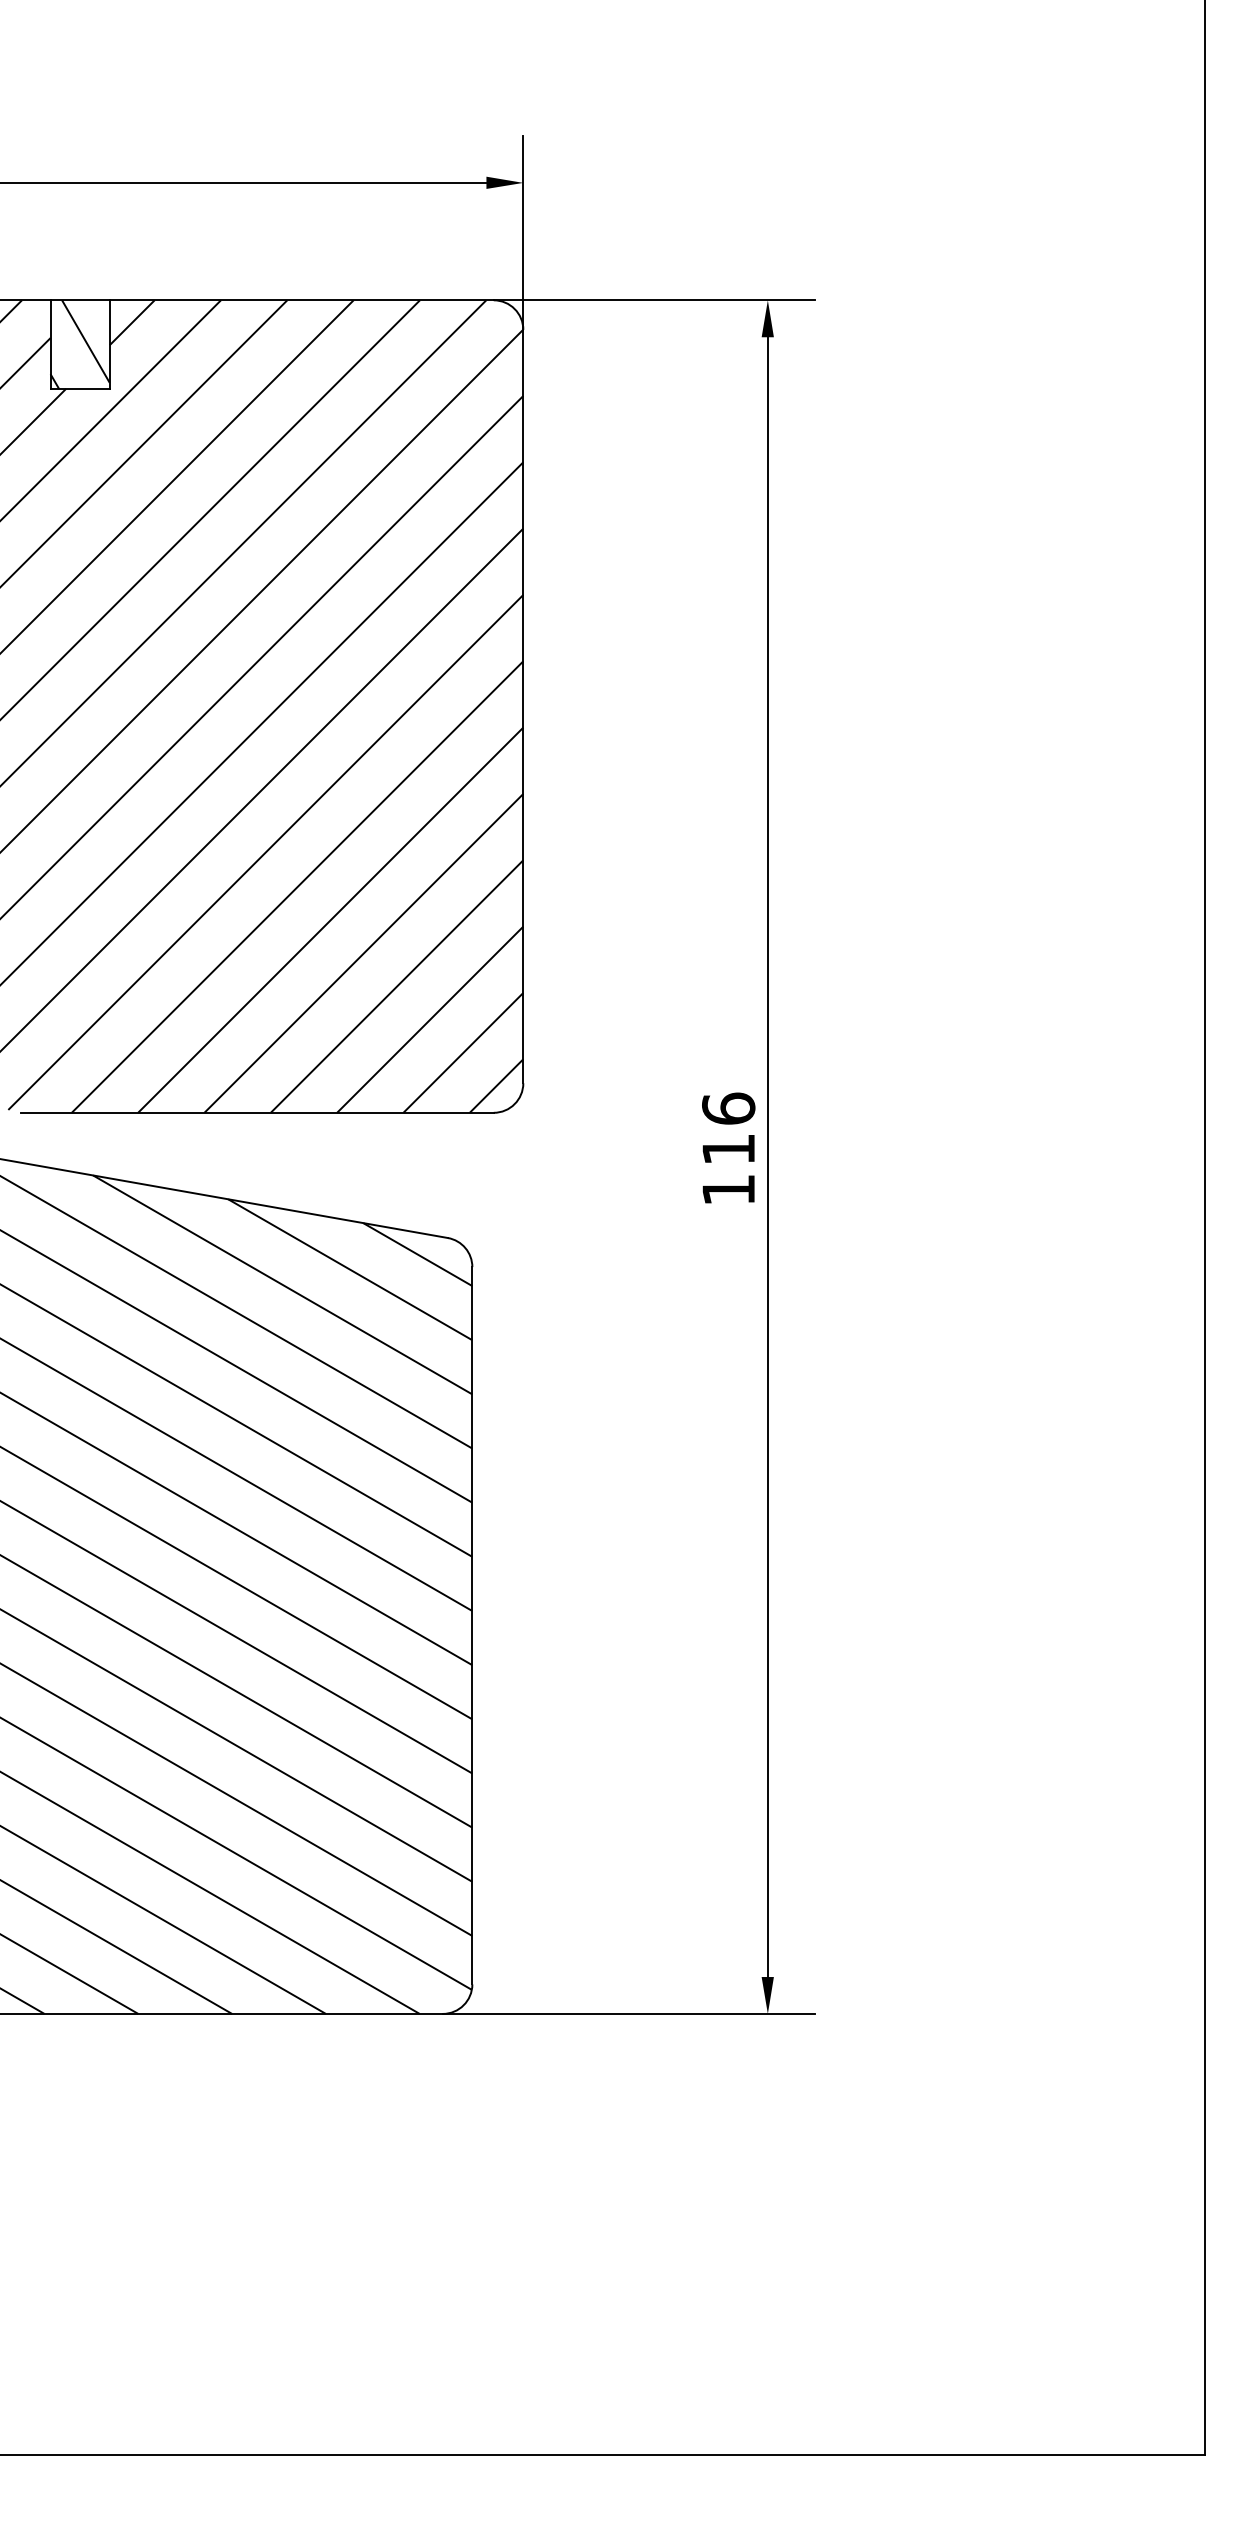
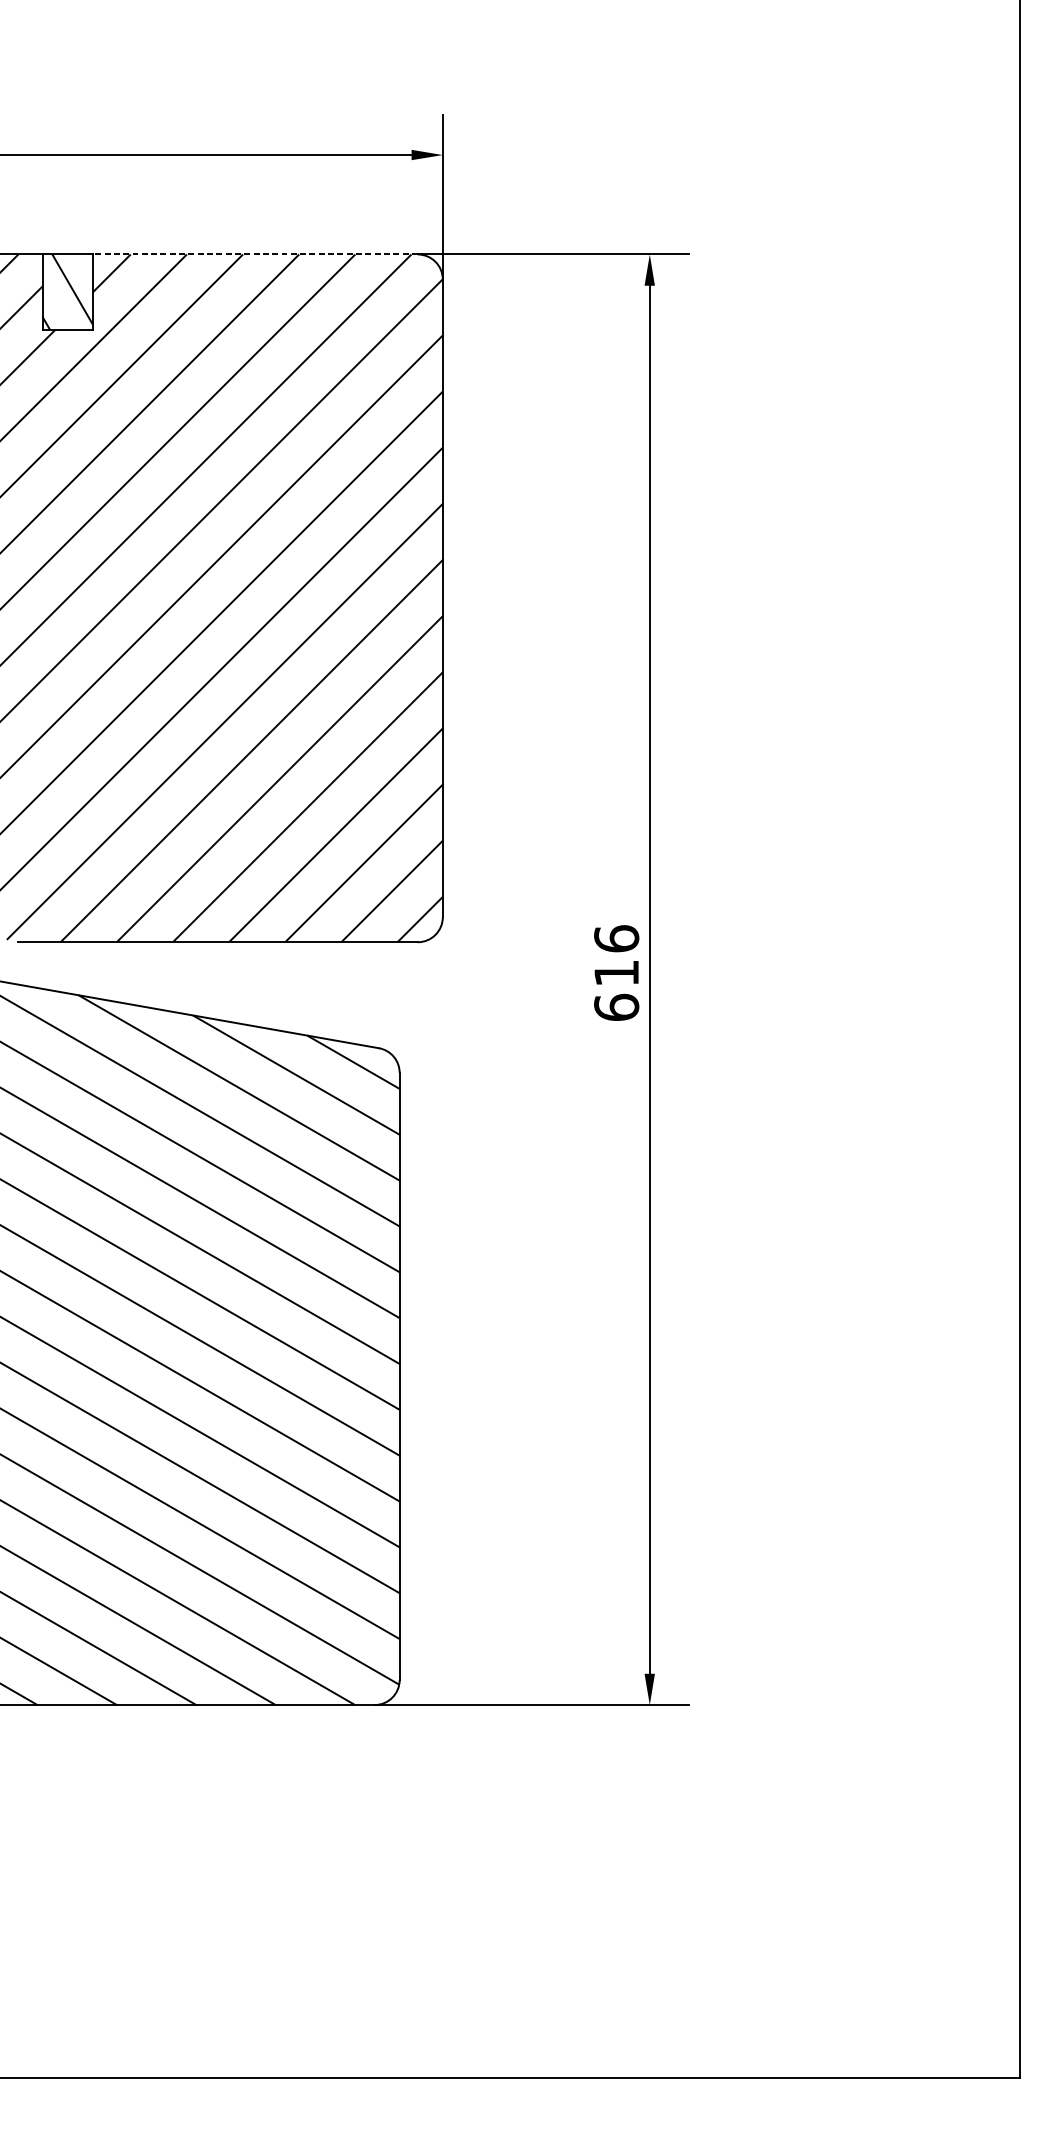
line: (301, 300) -> (255, 254), solid -> dashed
text: (728, 1189) -> (616, 1007), 116 -> 616

